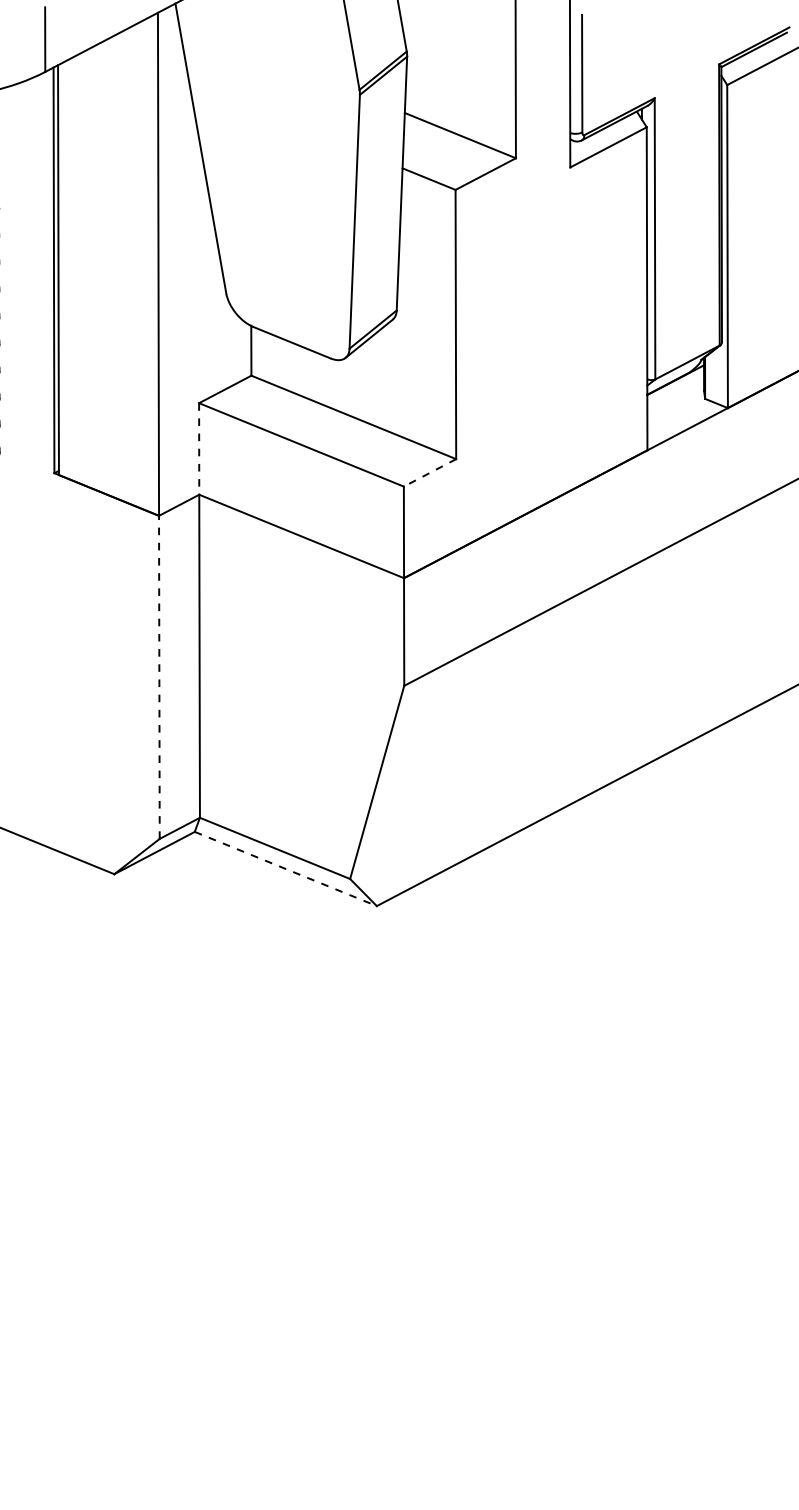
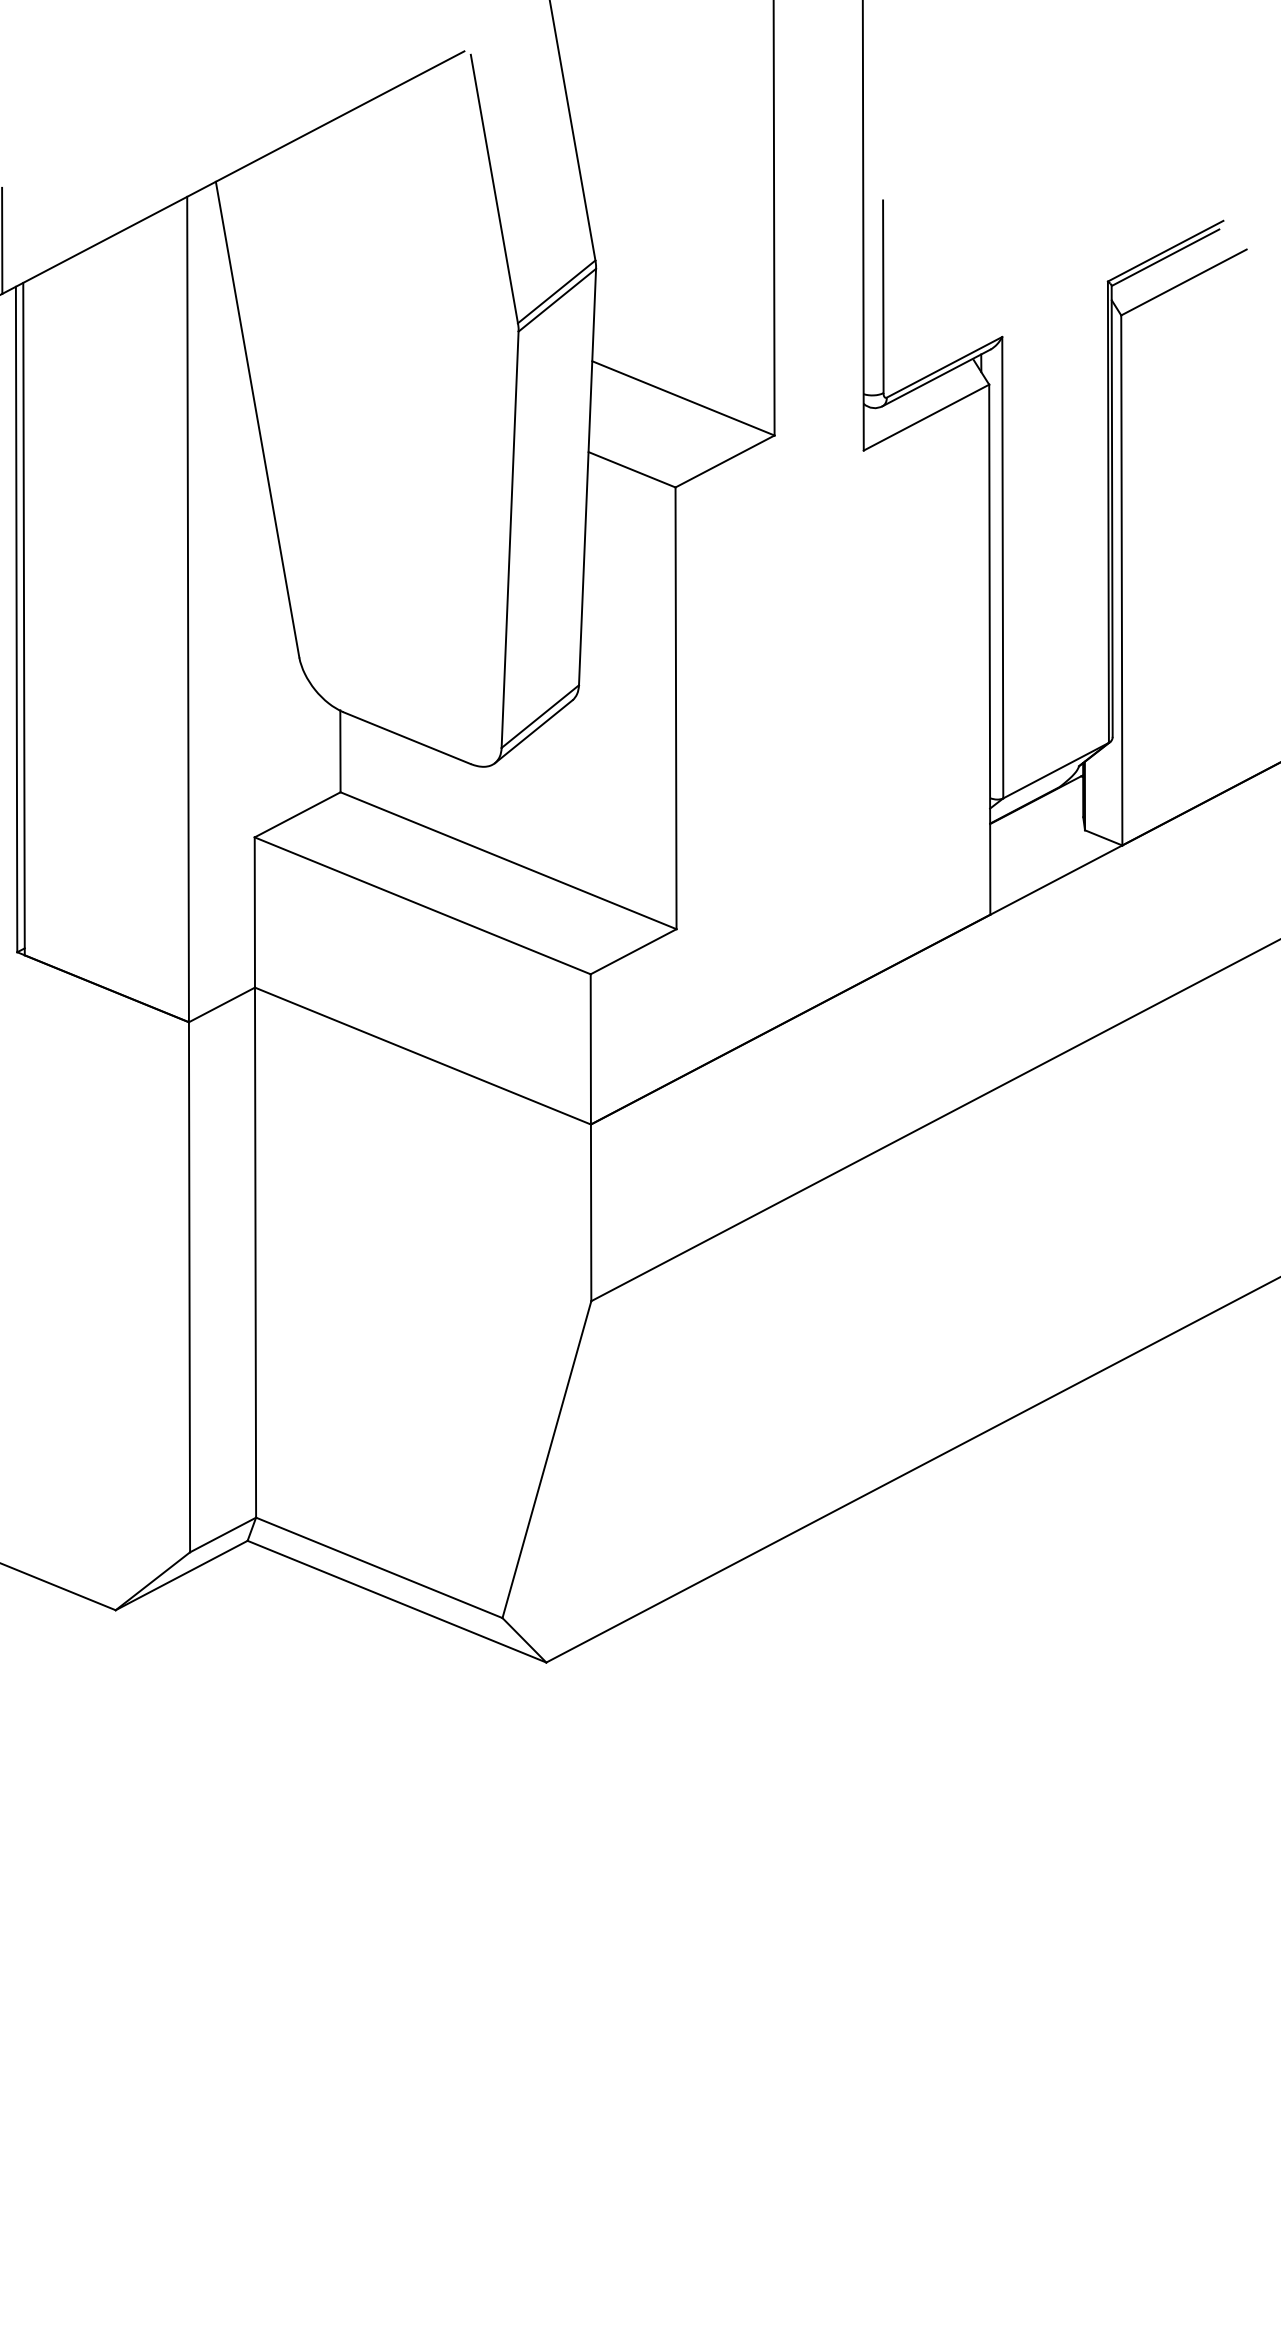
line: (199, 448) -> (255, 911), dashed -> solid
line: (430, 472) -> (634, 951), dashed -> solid
line: (159, 677) -> (189, 1287), dashed -> solid
line: (286, 869) -> (398, 1602), dashed -> solid

